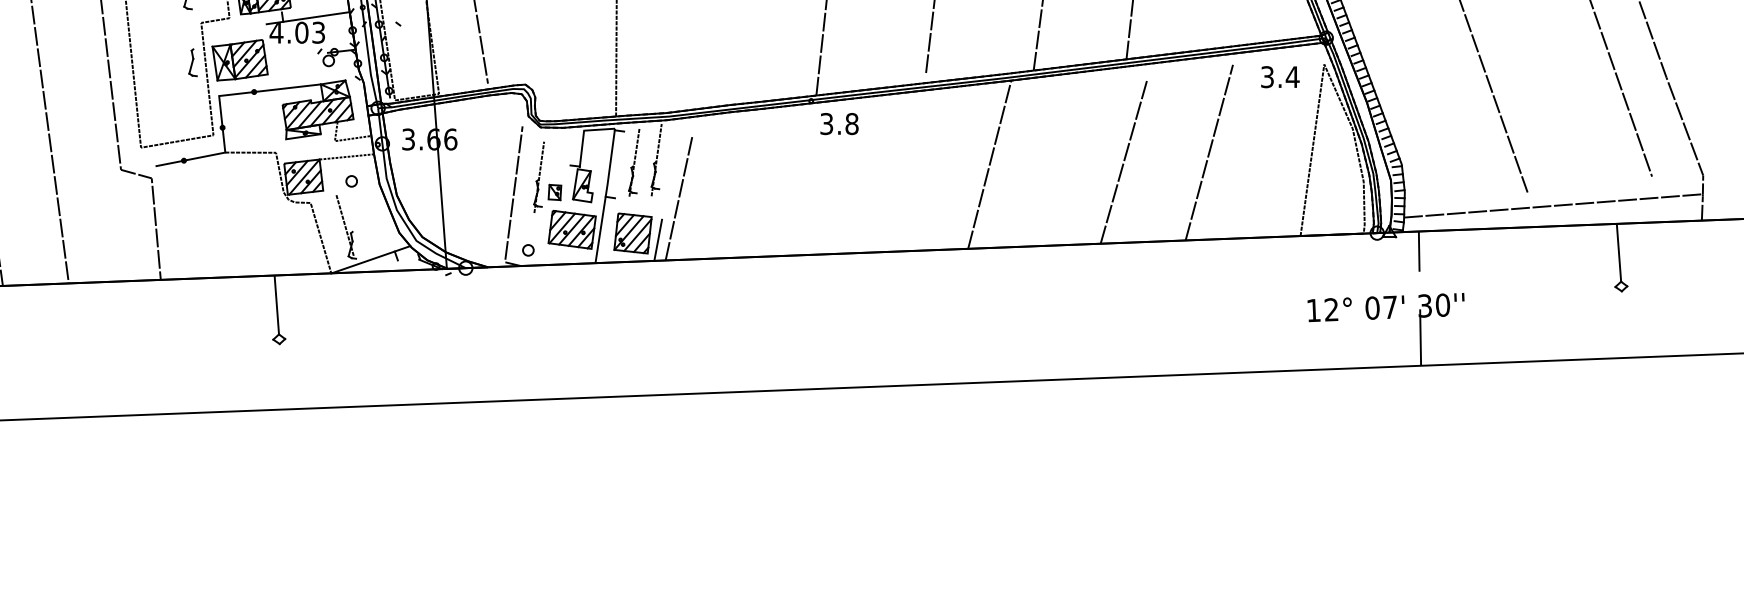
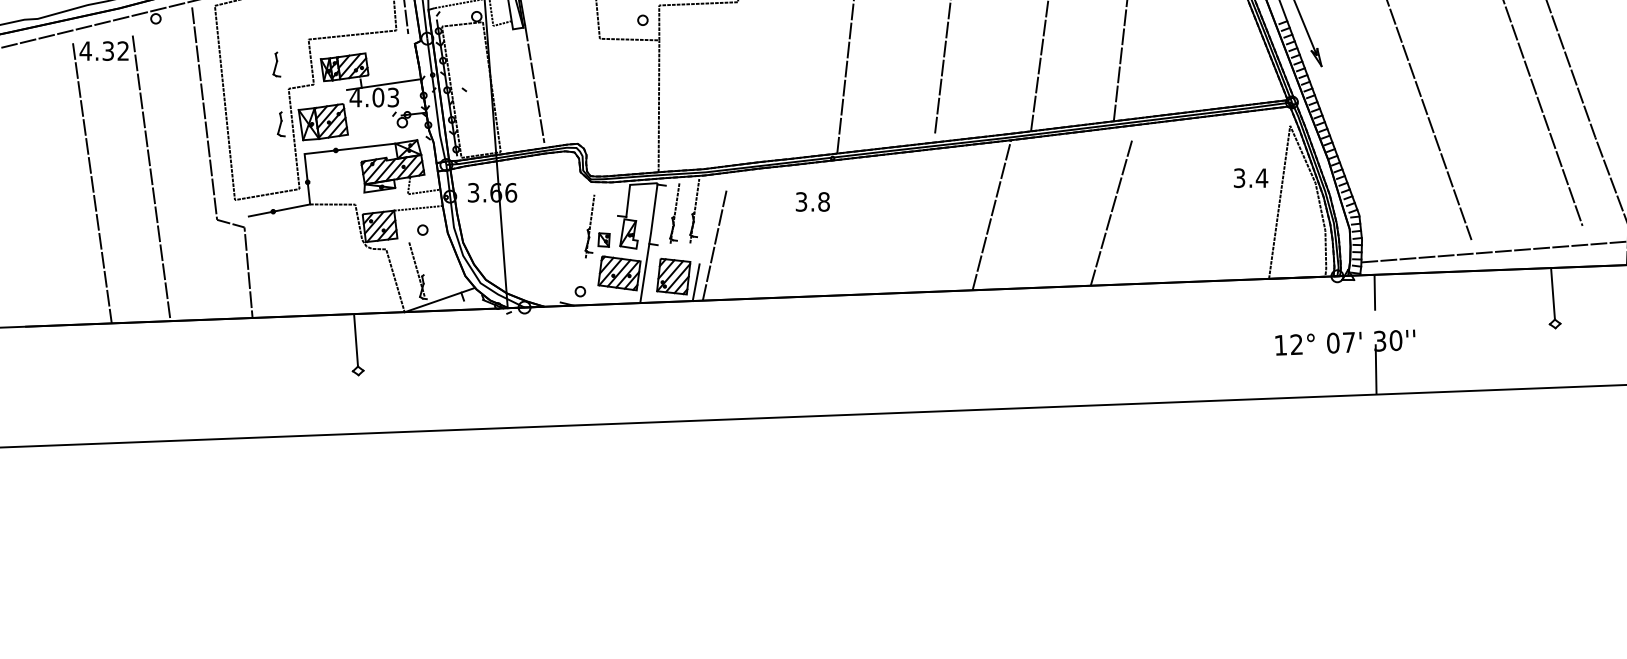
text: (1280, 77) -> (1251, 178), moved
text: (839, 123) -> (812, 201), moved
line: (1209, 152) -> (1187, 204), removed
line: (513, 193) -> (567, 240), removed

